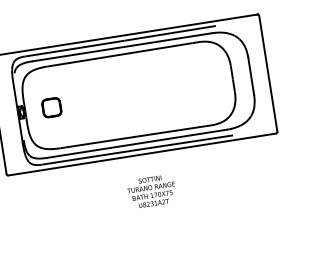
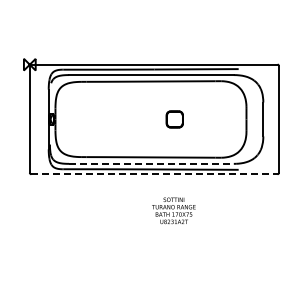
part: (51, 107) -> (174, 119), moved
line: (137, 143) -> (151, 163), solid -> dashed
line: (142, 154) -> (154, 174), solid -> dashed
text: (151, 191) -> (173, 210), moved

